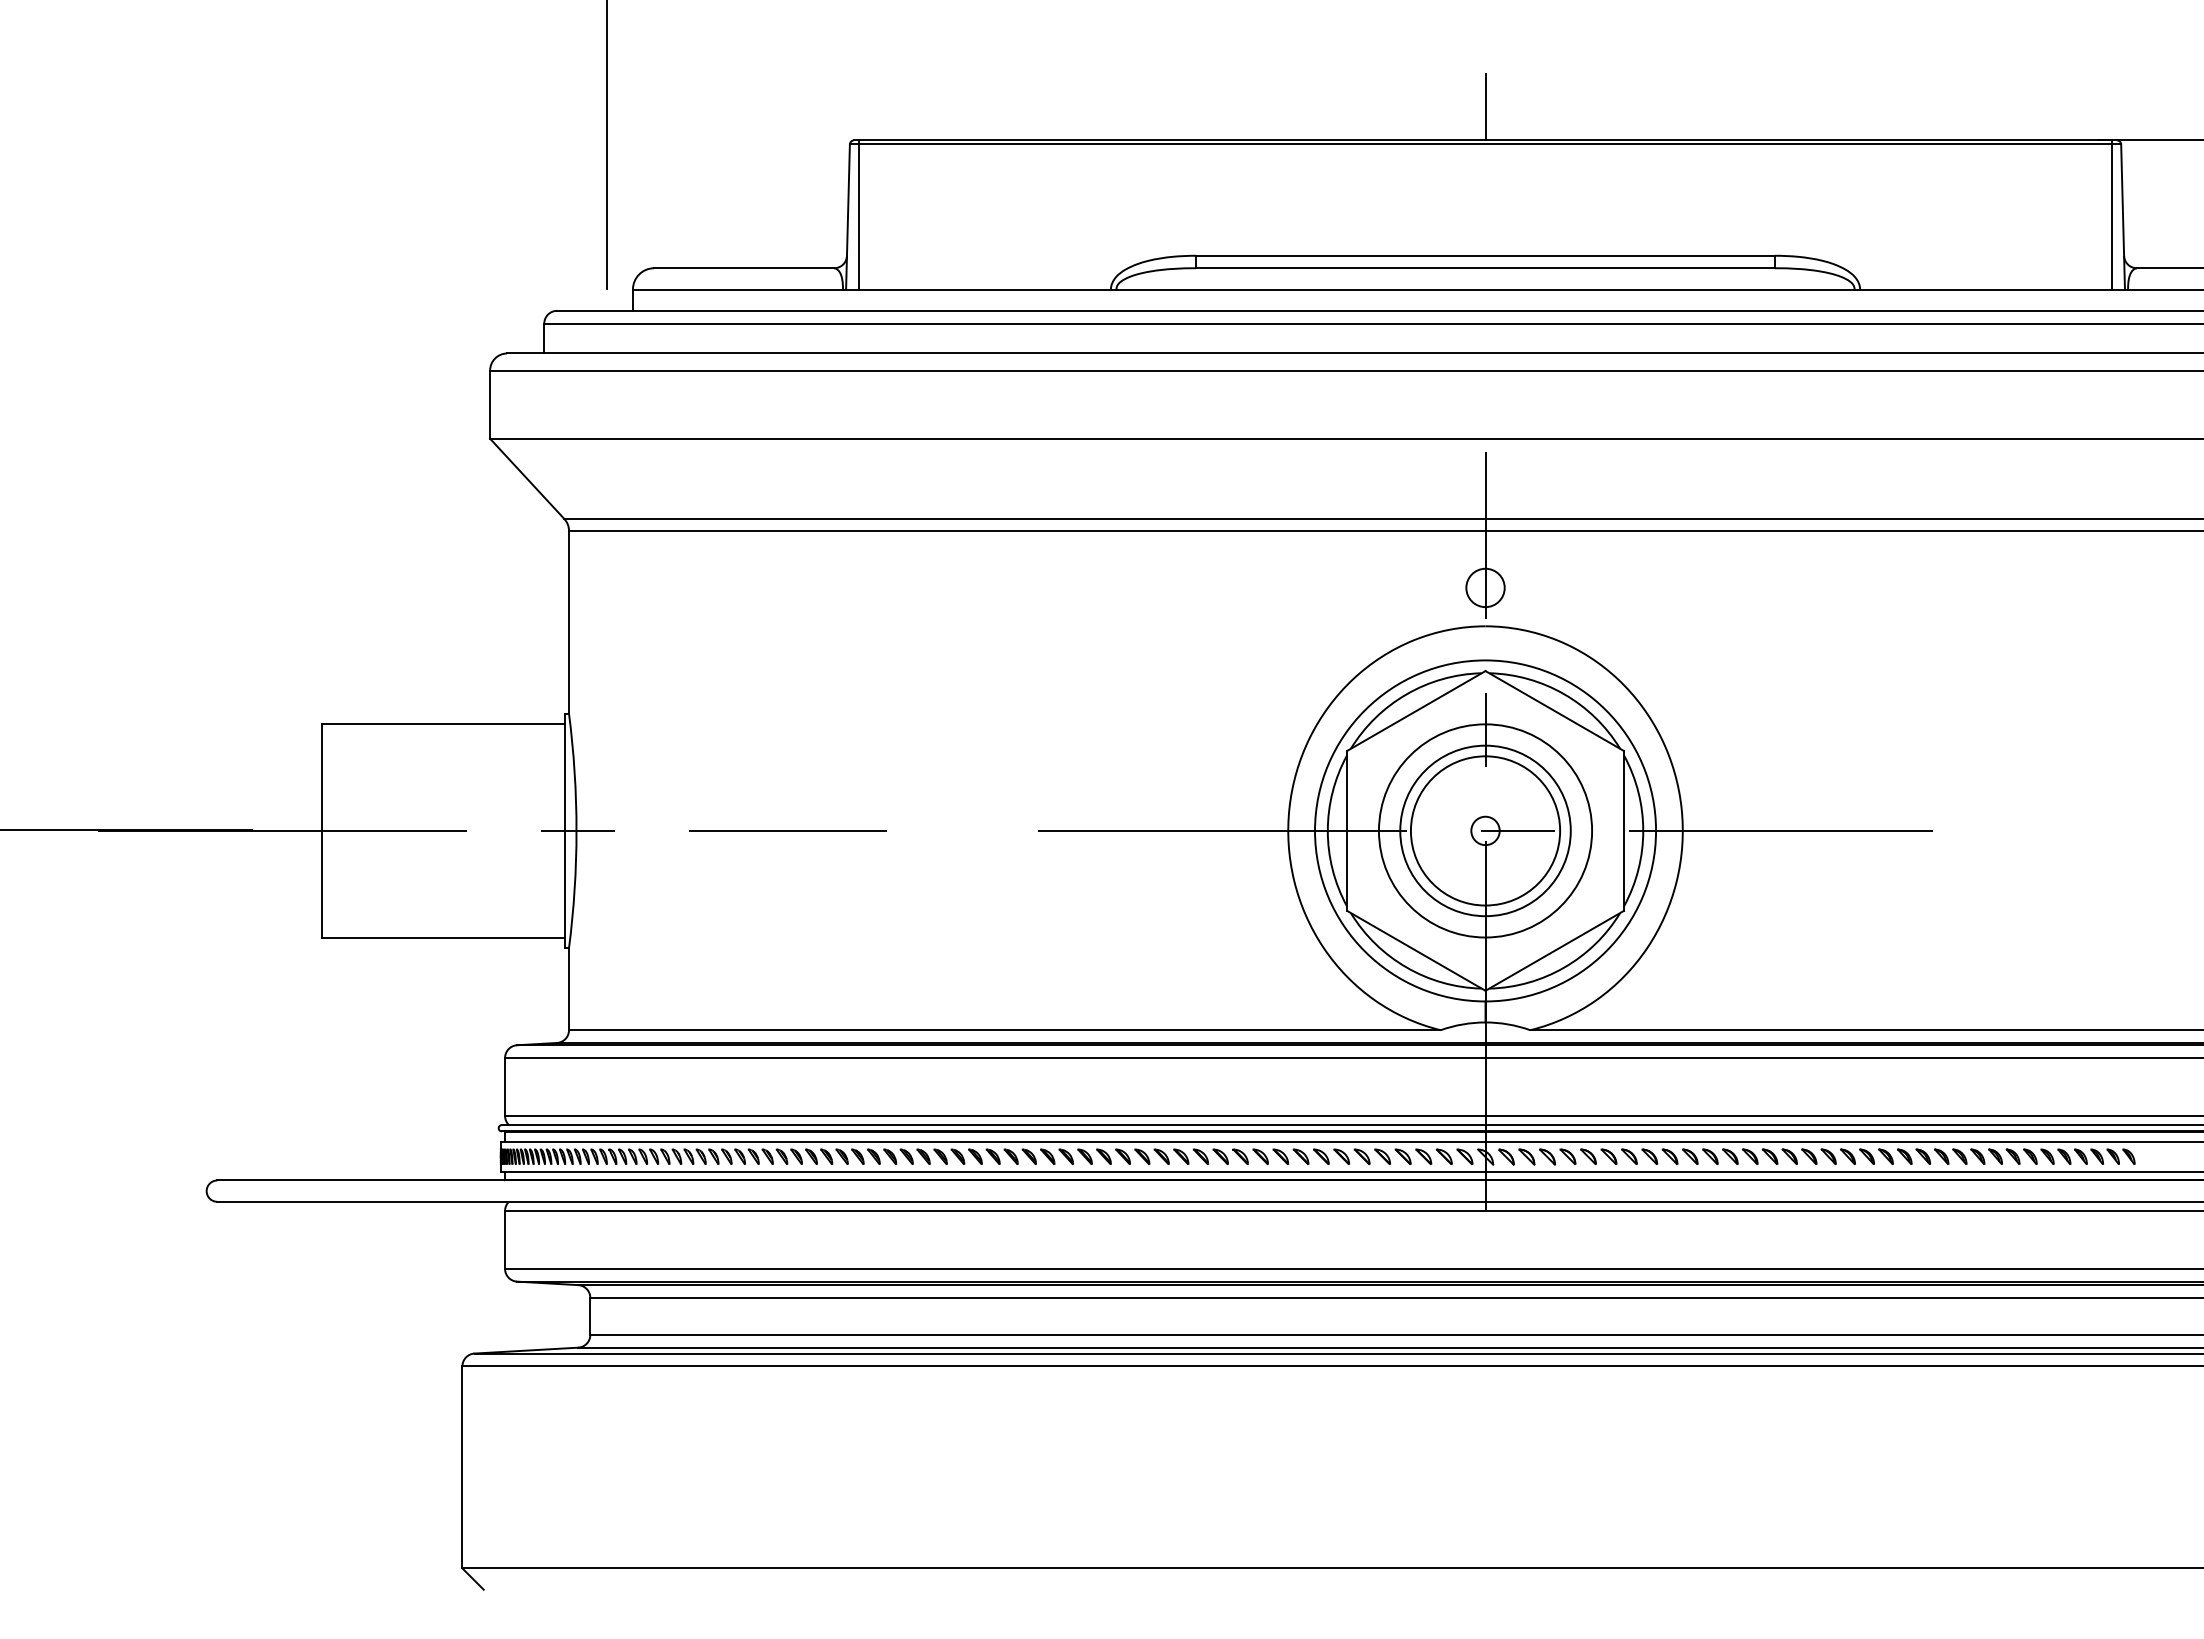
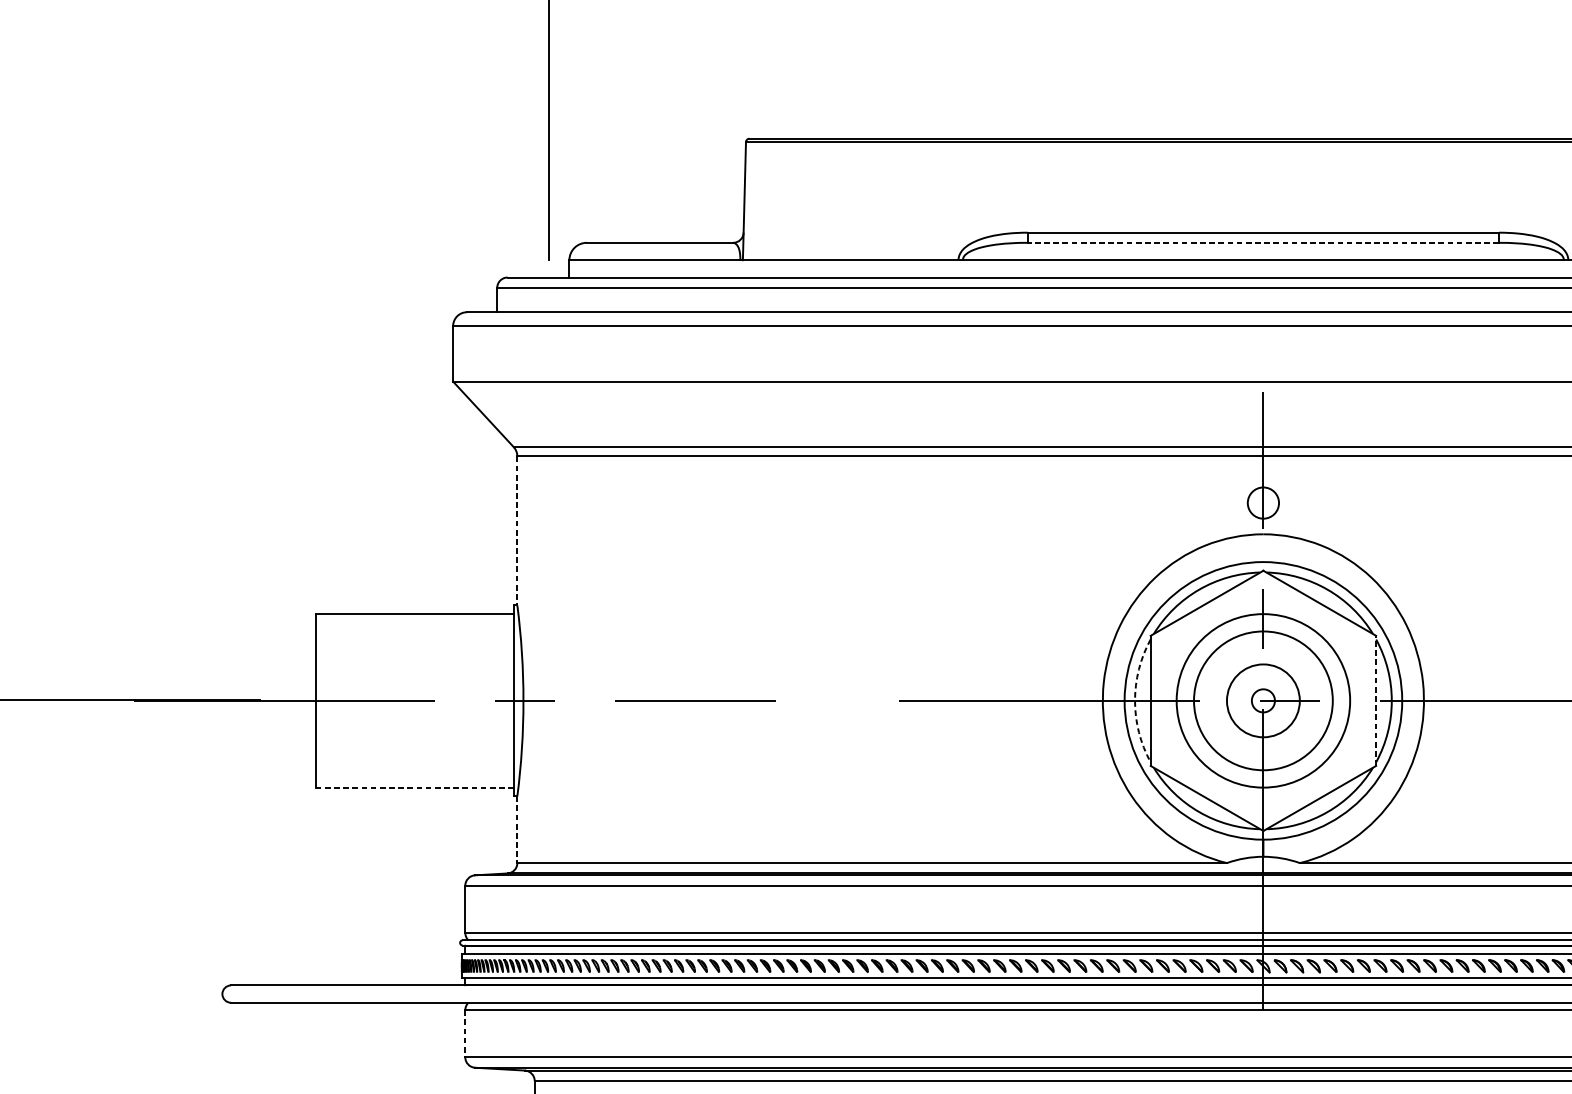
line: (1485, 106) -> (1263, 111), removed
line: (858, 214) -> (753, 199), removed
line: (1485, 268) -> (1263, 243), solid -> dashed
line: (569, 622) -> (517, 531), solid -> dashed
arc: (1327, 830) -> (1134, 700), solid -> dashed
circle: (1485, 830) -> (1263, 700), size x0.6
line: (1623, 830) -> (1375, 700), solid -> dashed
line: (442, 937) -> (414, 787), solid -> dashed
line: (569, 989) -> (517, 829), solid -> dashed
line: (505, 1239) -> (465, 1033), solid -> dashed

